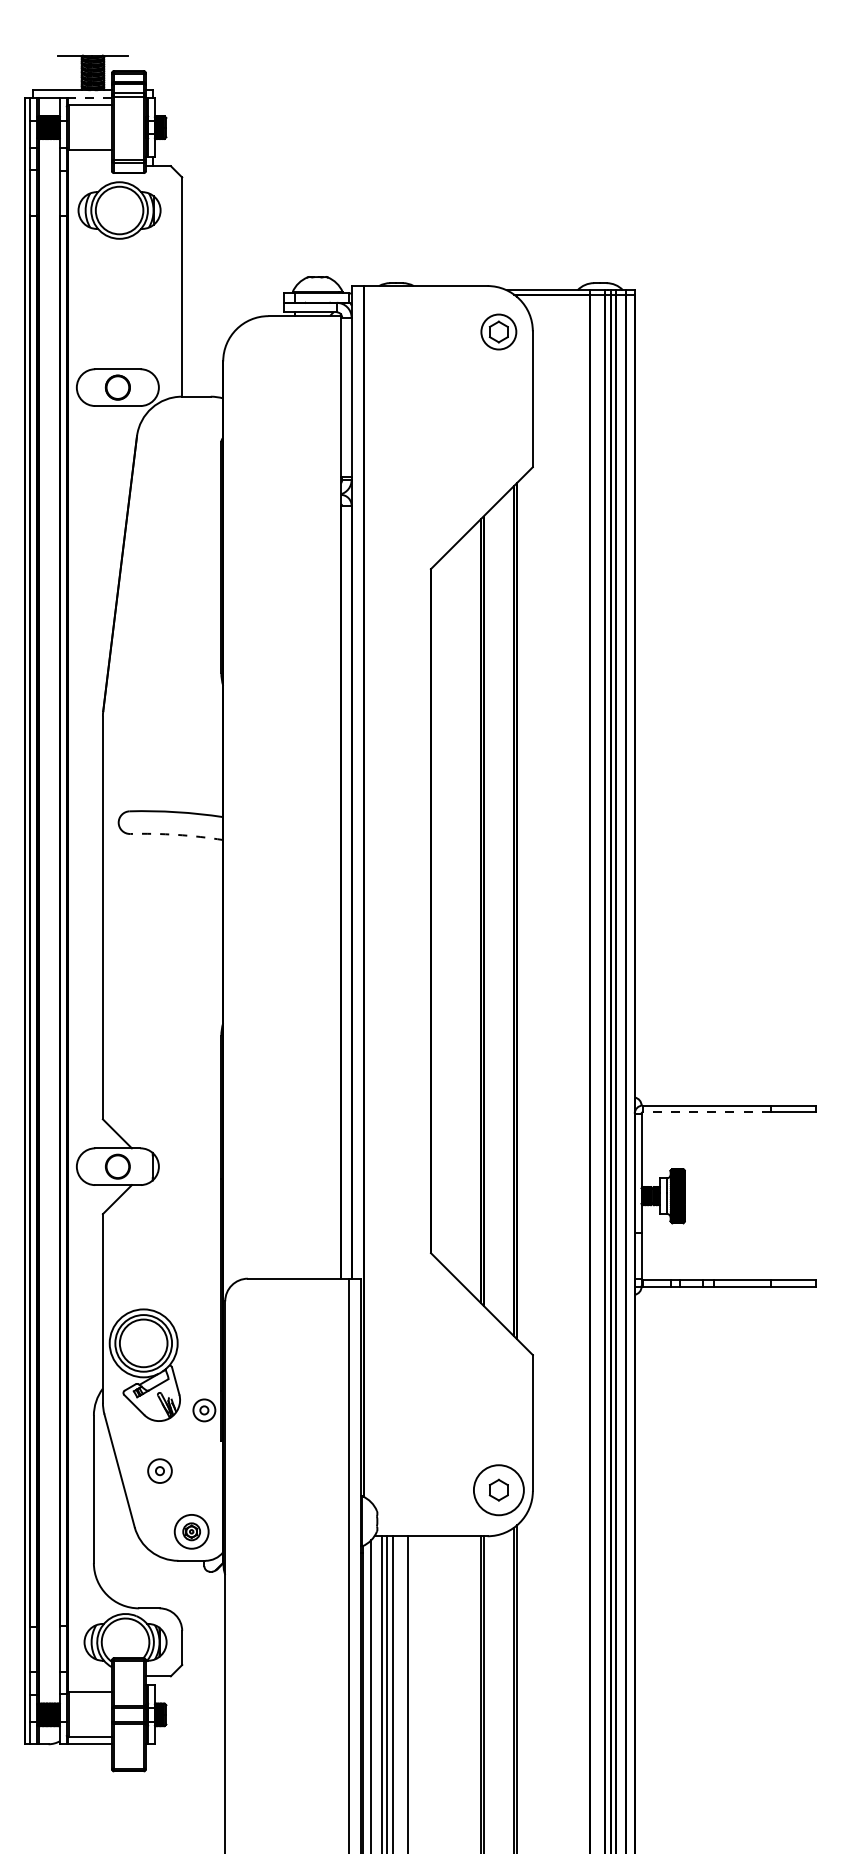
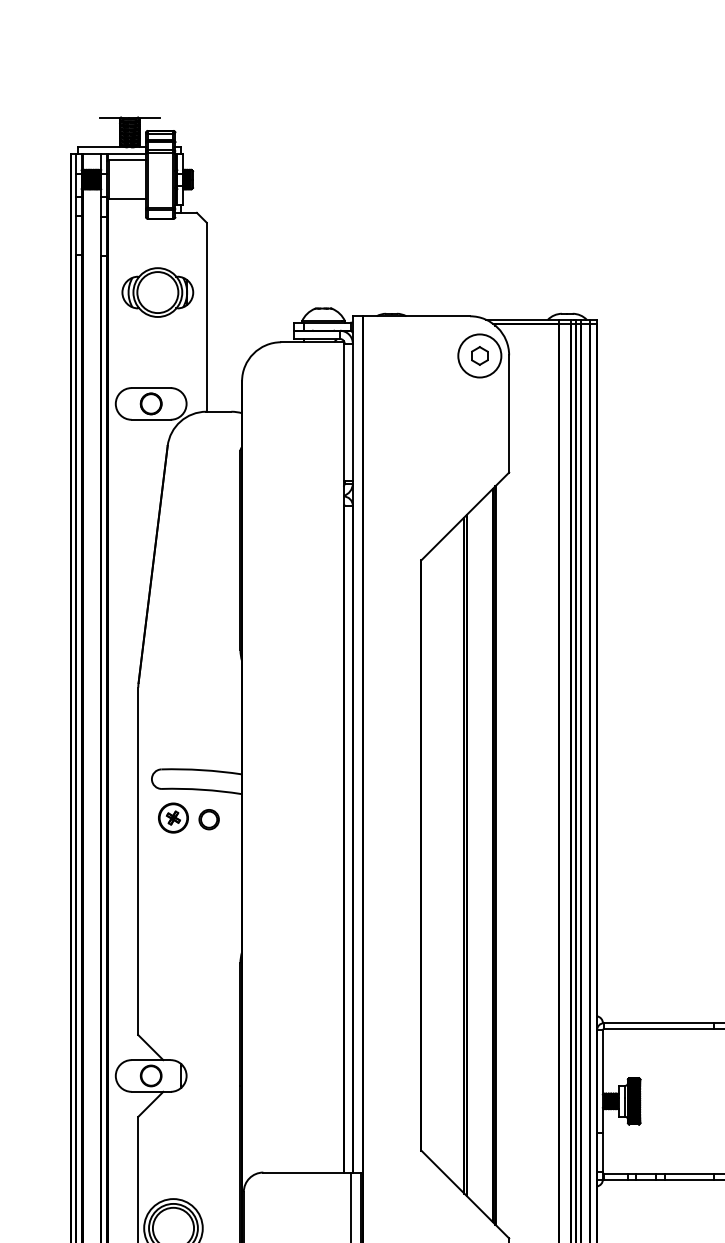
line: (89, 98) -> (126, 154), dashed -> solid
part: (119, 210) -> (157, 292), moved
circle: (498, 332) -> (479, 356), size x1.43
arc: (176, 834) -> (201, 789), dashed -> solid
part: (143, 867) -> (173, 817), added
part: (184, 869) -> (208, 819), added
line: (706, 1112) -> (658, 1029), dashed -> solid

